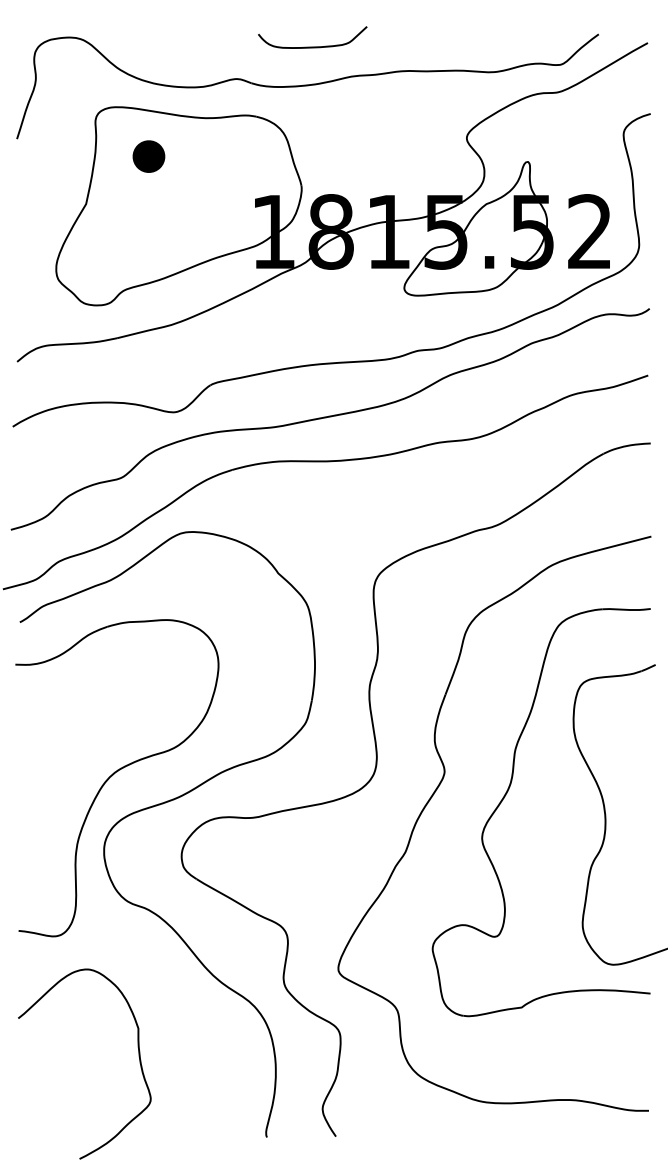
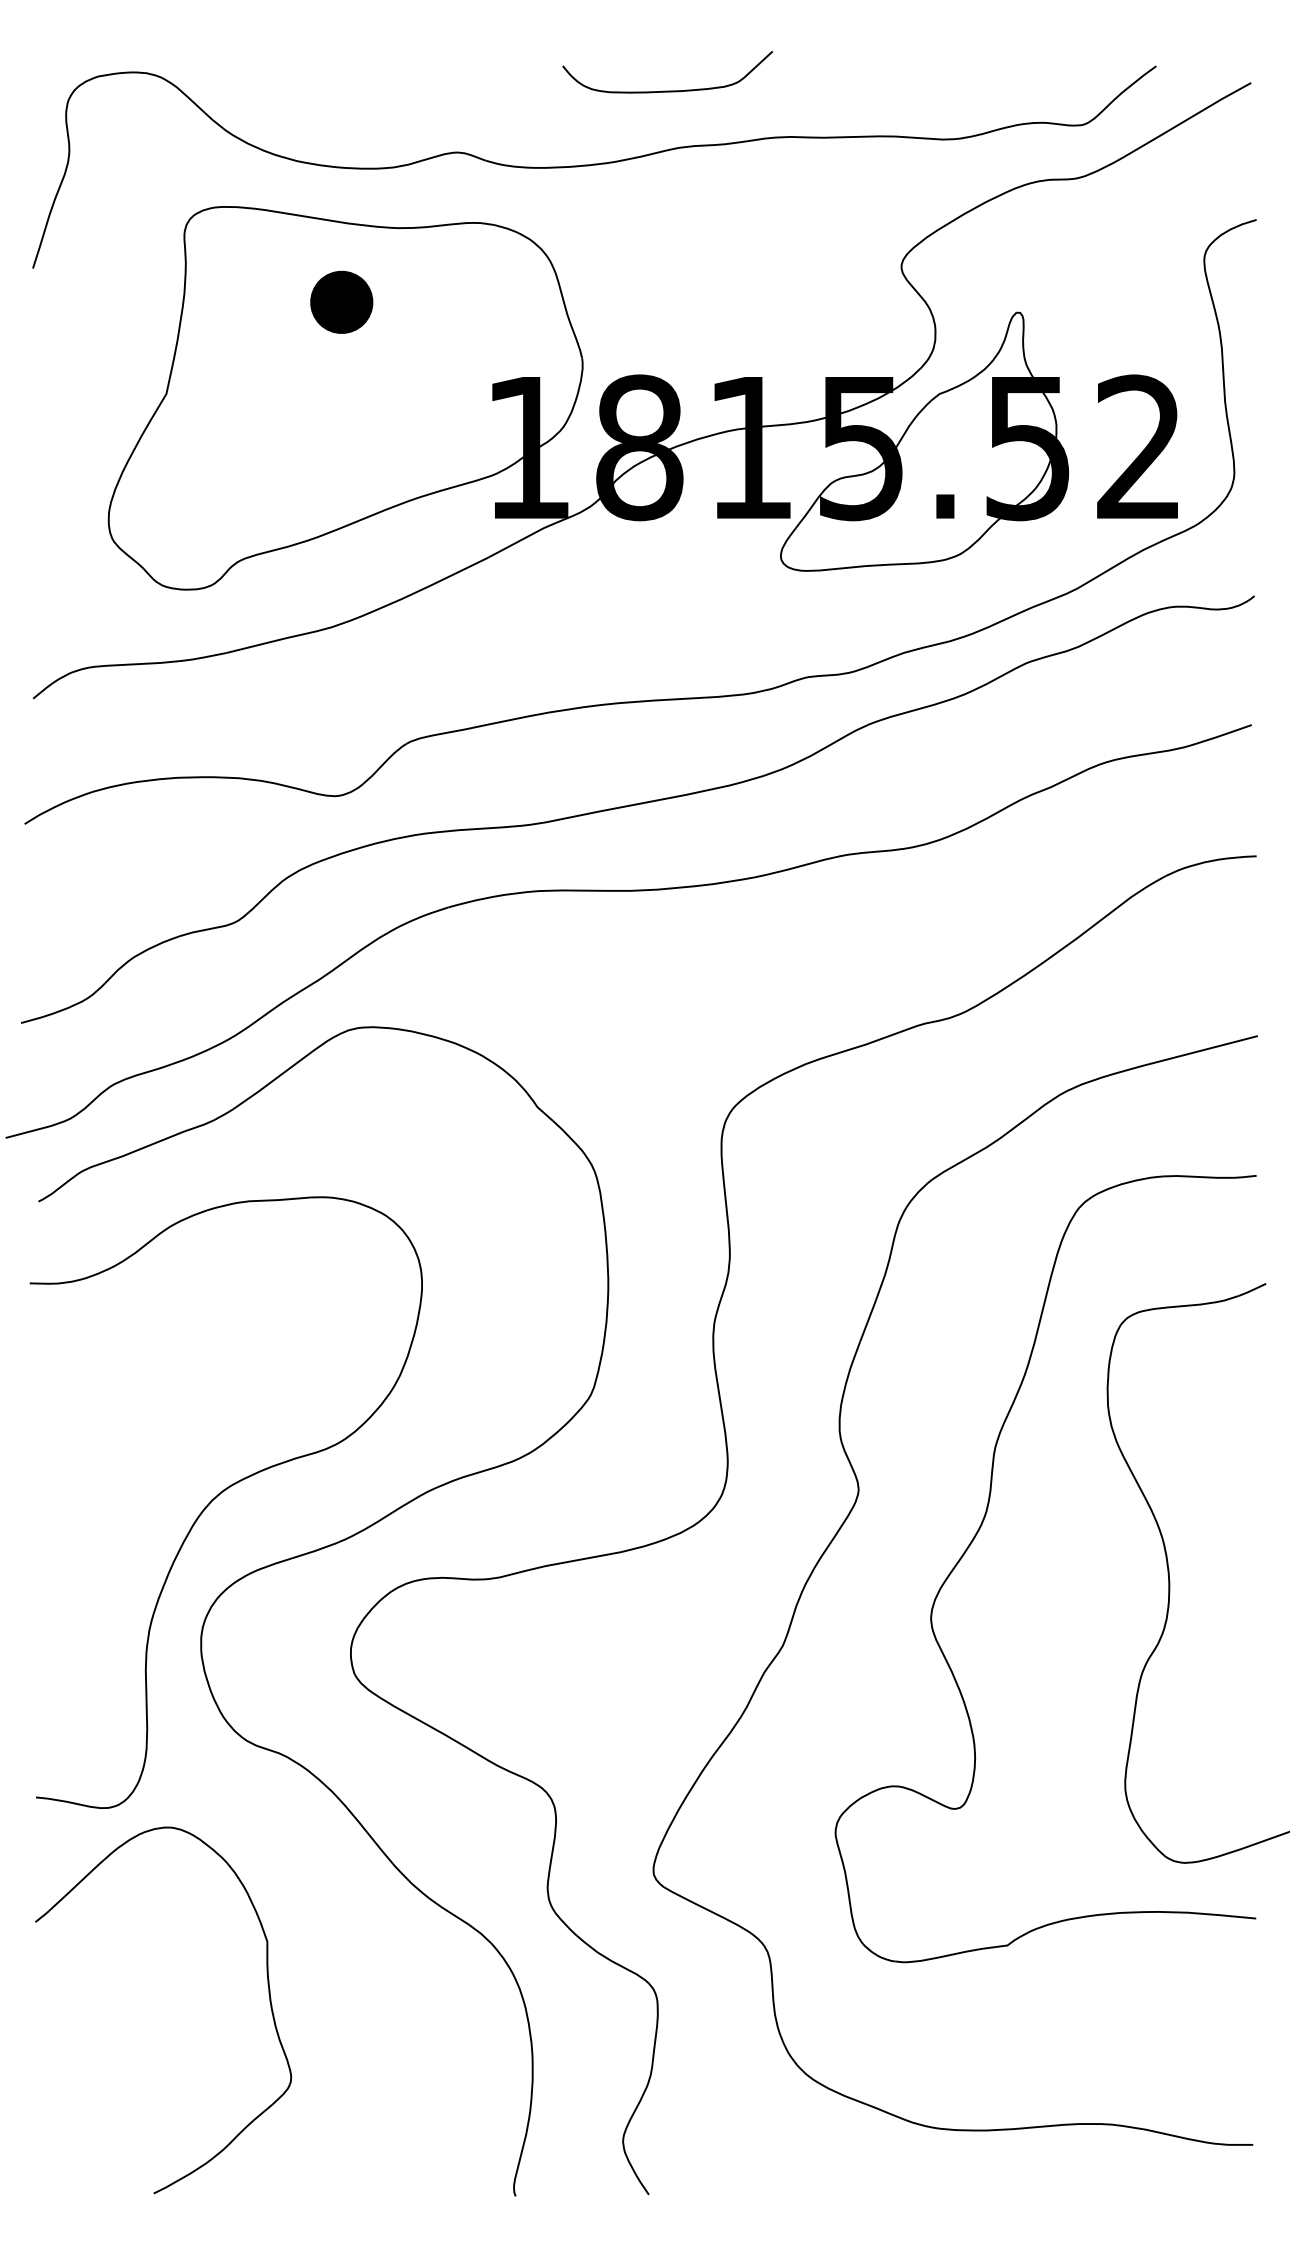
curve: (312, 46) -> (667, 89), moved
part: (148, 156) -> (340, 302), moved
curve: (138, 1056) -> (267, 1995), moved

